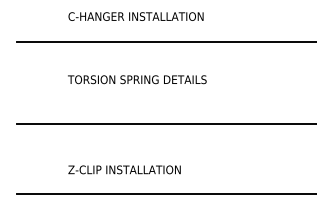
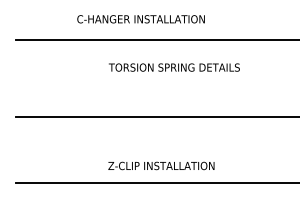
text: (135, 16) -> (140, 19), moved
text: (137, 79) -> (174, 67), moved
text: (124, 169) -> (161, 165), moved

